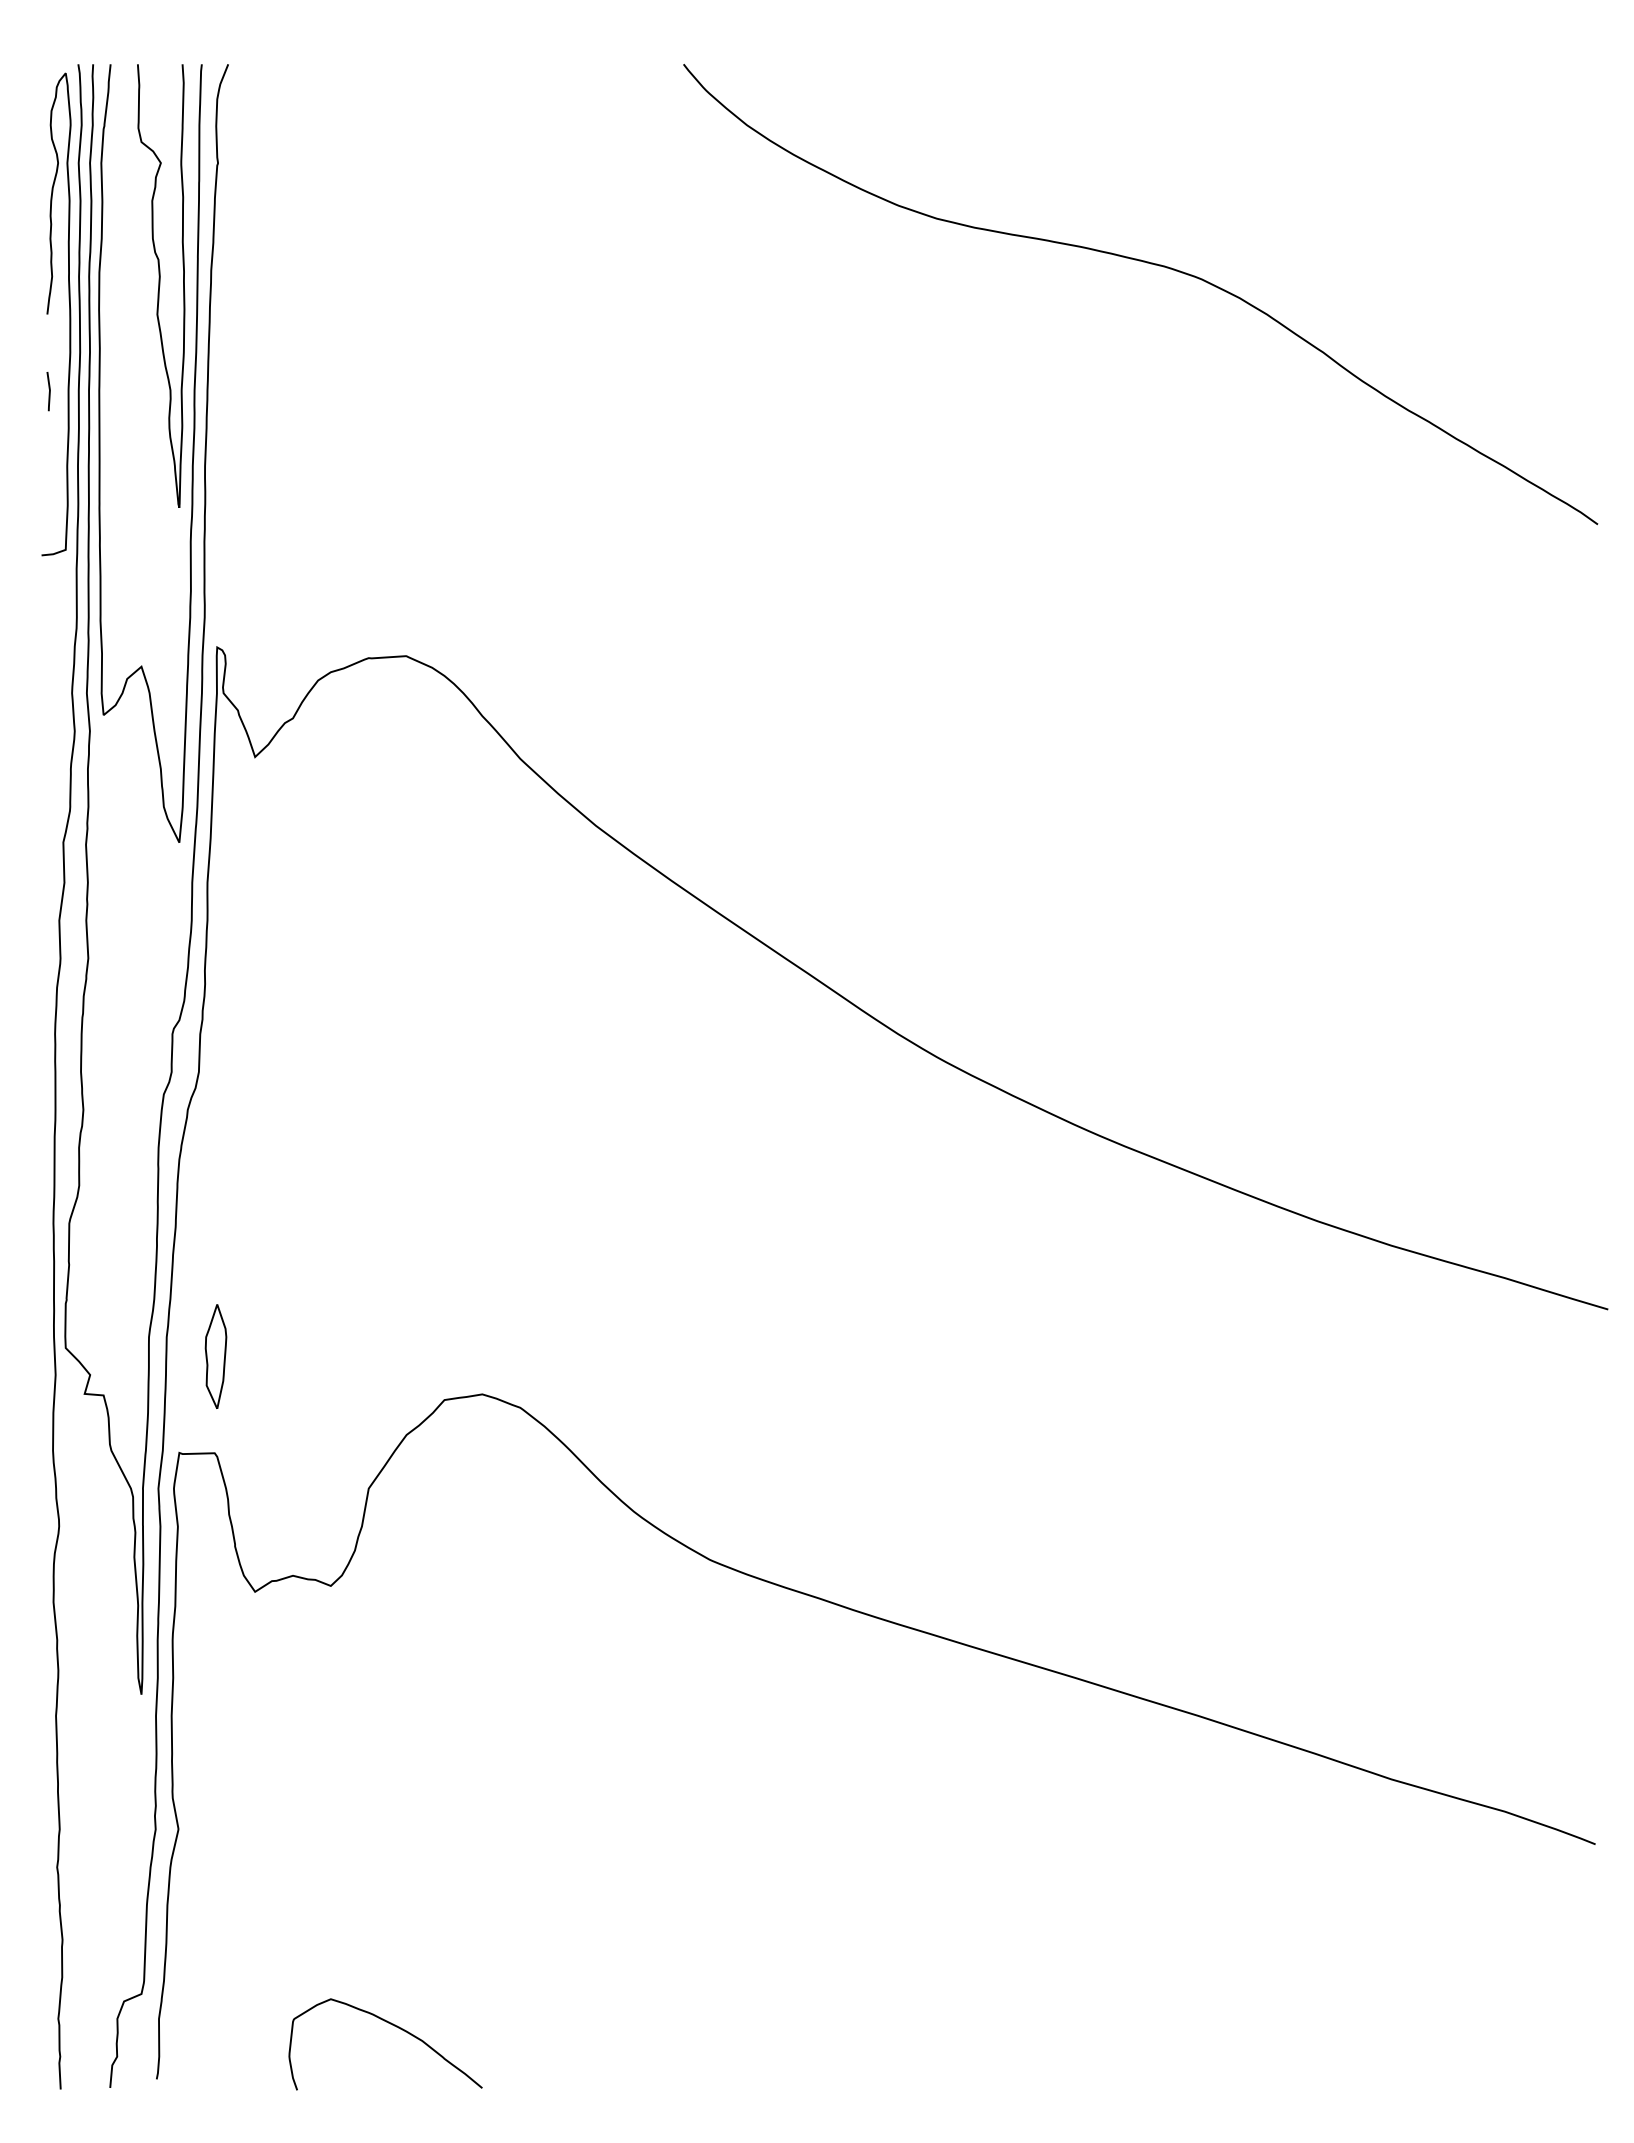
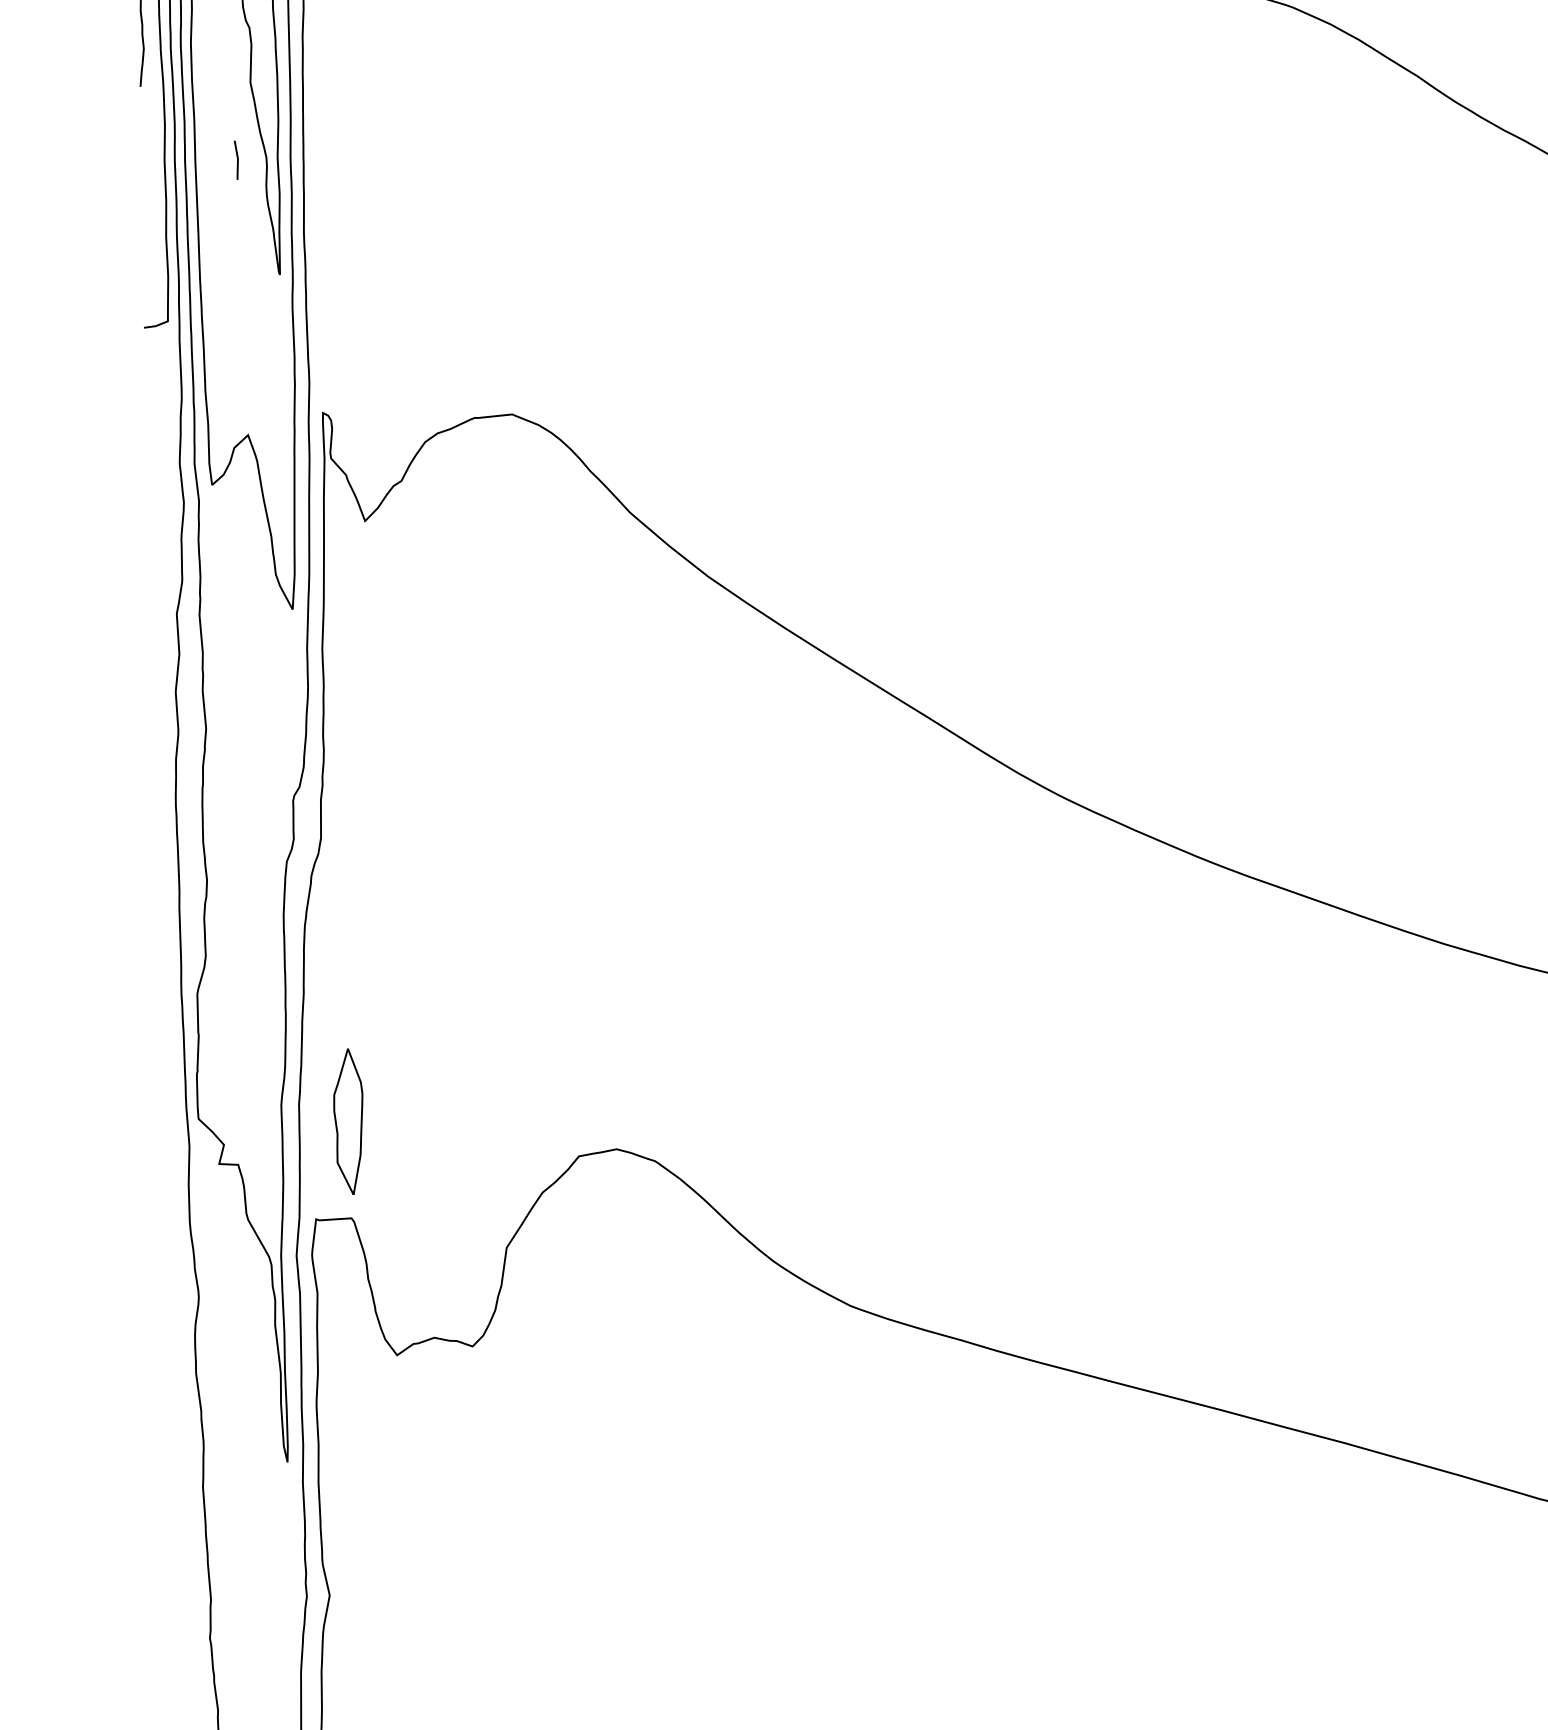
line: (49, 391) -> (237, 160), moved
part: (215, 1356) -> (348, 1121), size x1.4

